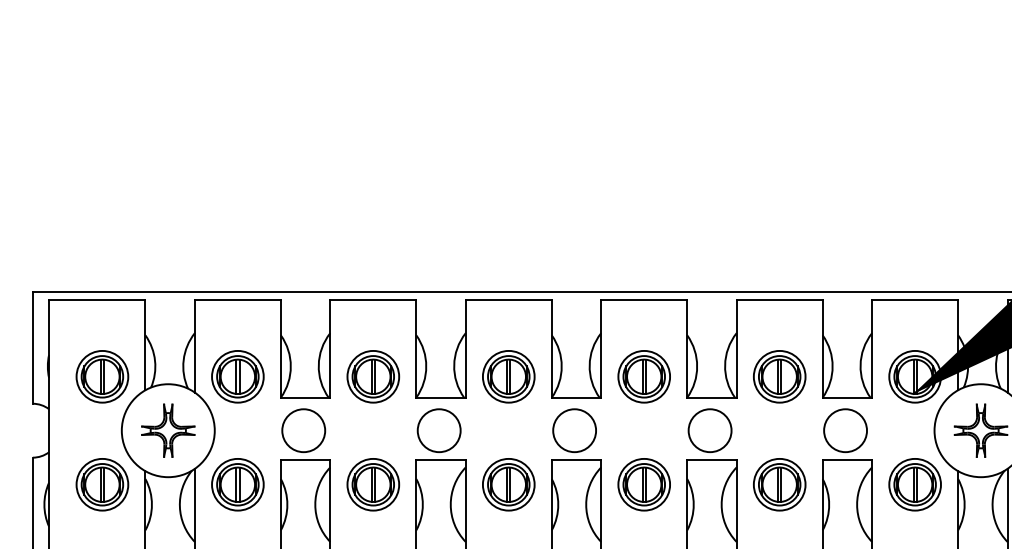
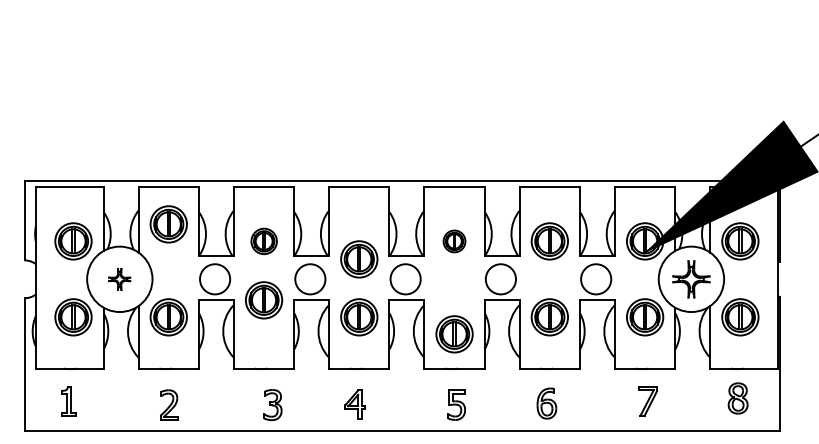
part: (237, 376) -> (168, 224), moved
part: (373, 376) -> (264, 241), size x0.7
part: (509, 376) -> (359, 259), moved
part: (644, 376) -> (454, 241), size x0.6
part: (167, 430) -> (119, 279), size x0.6
part: (373, 484) -> (264, 300), moved
part: (644, 484) -> (454, 334), moved

